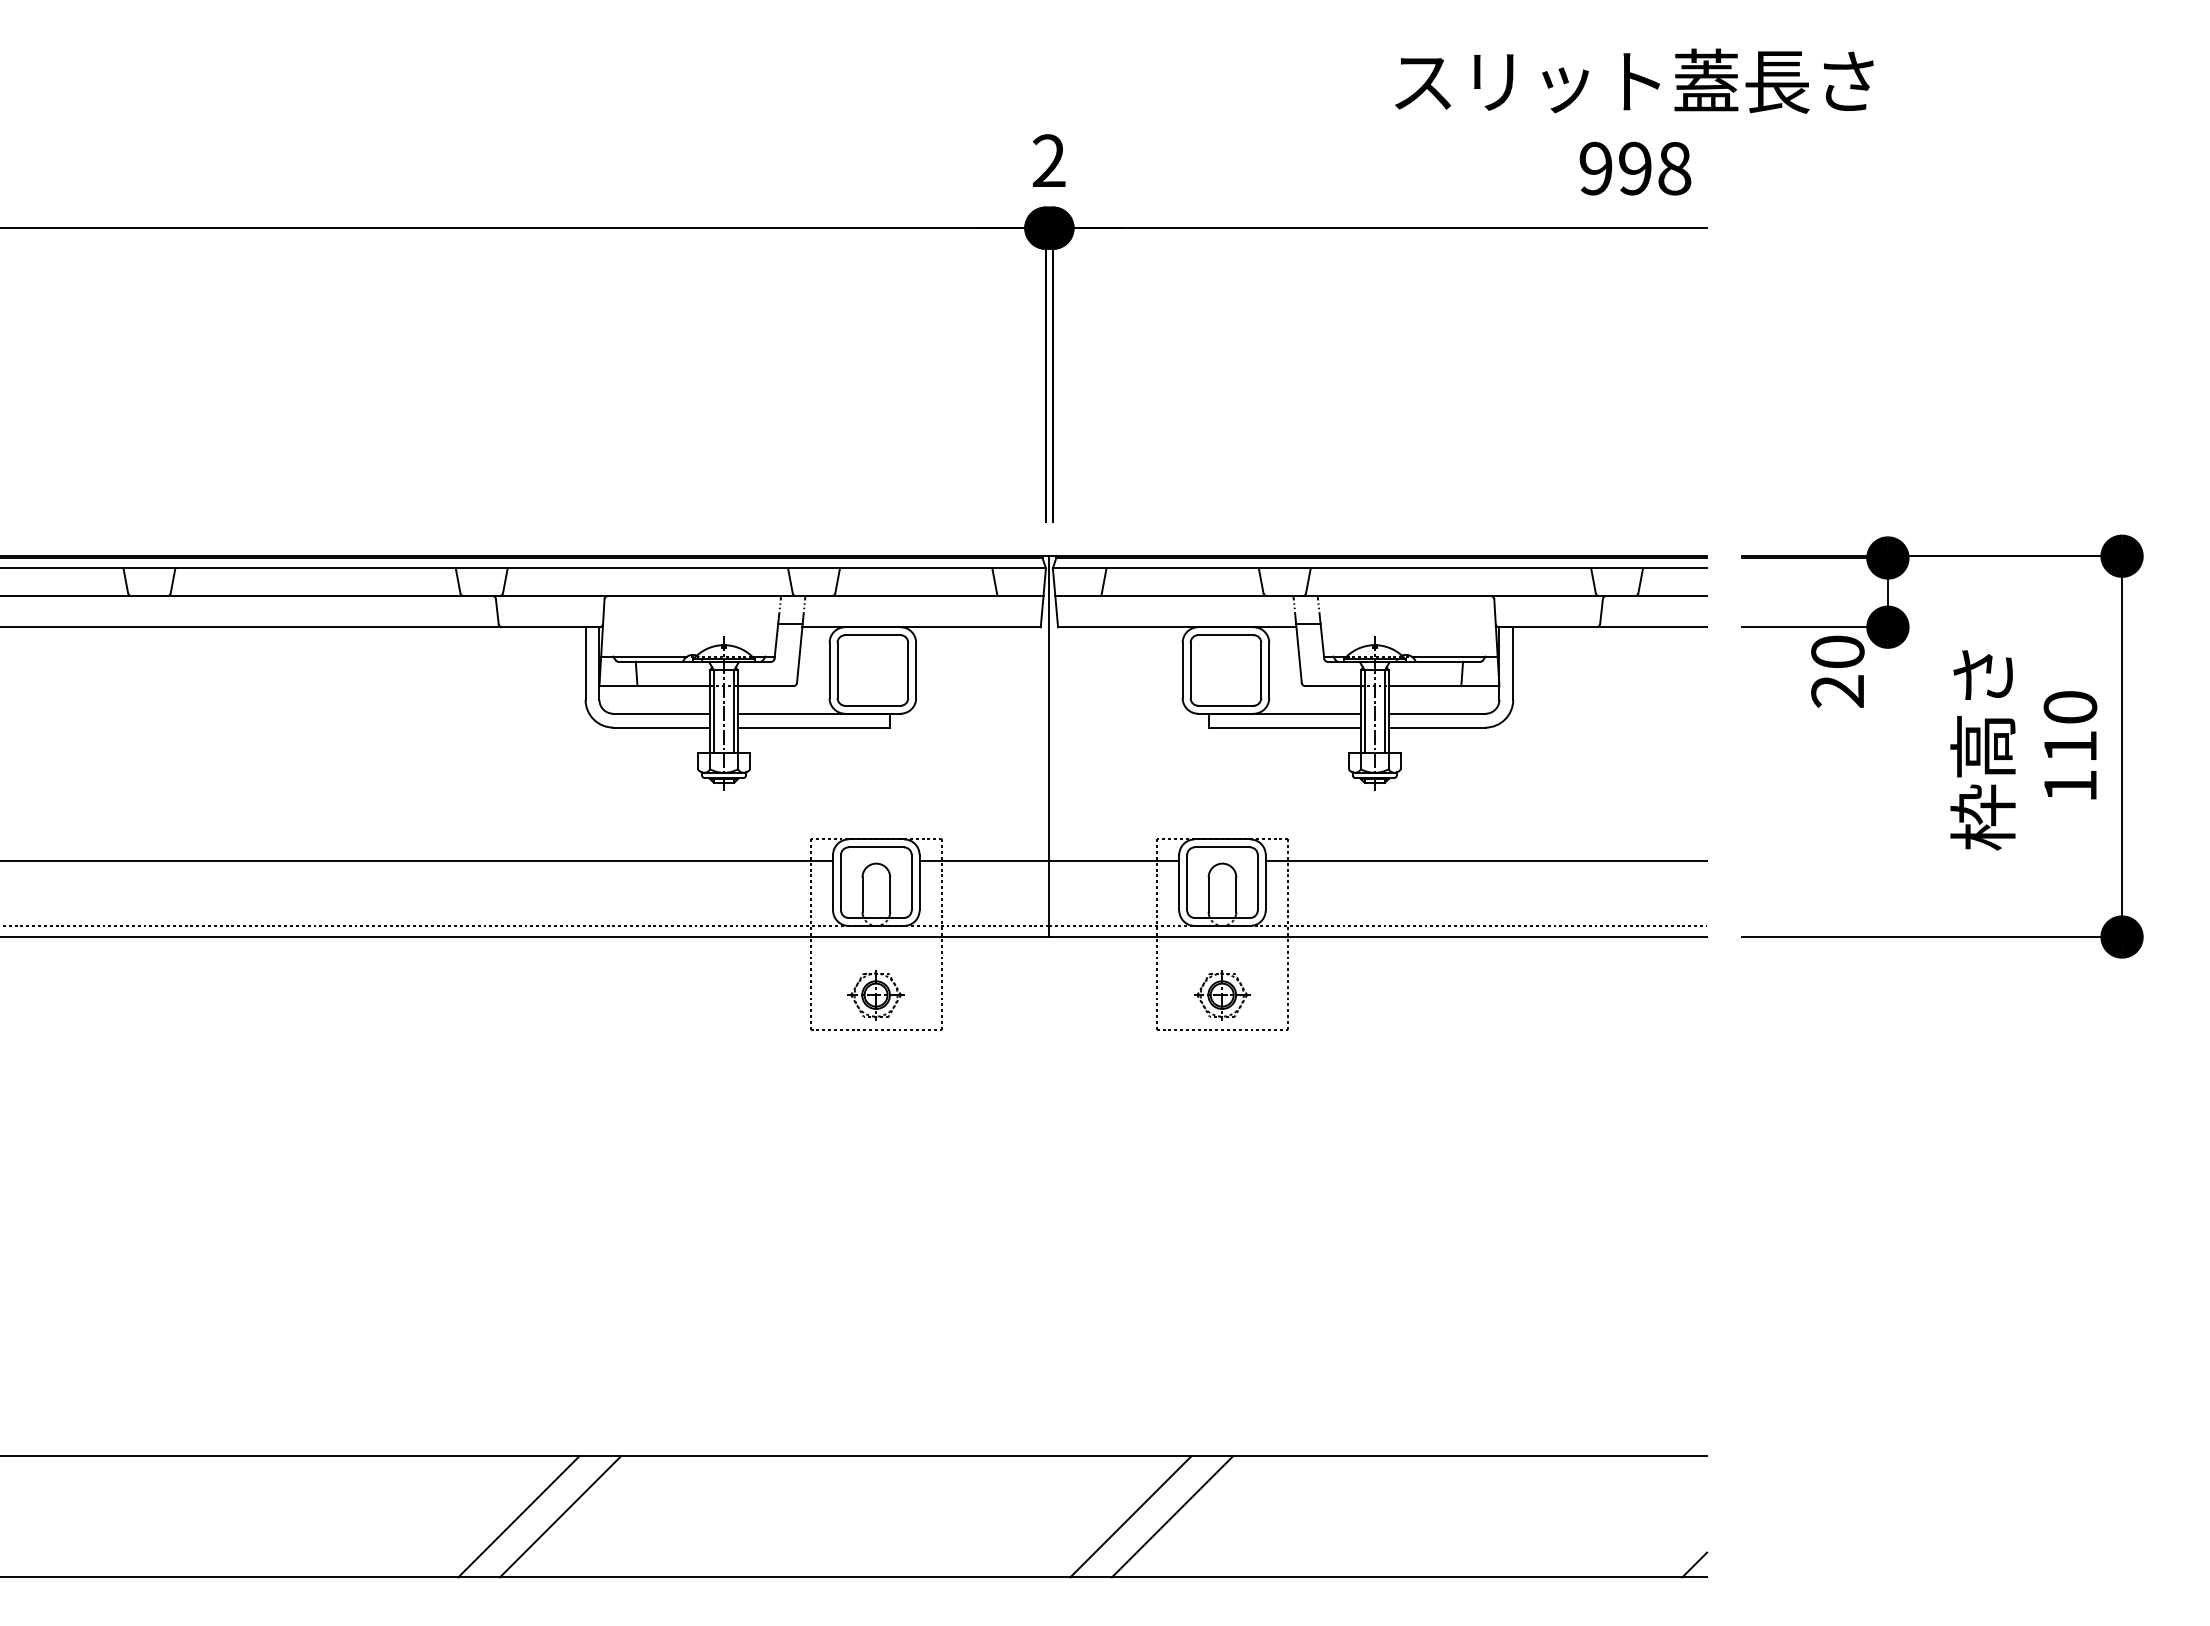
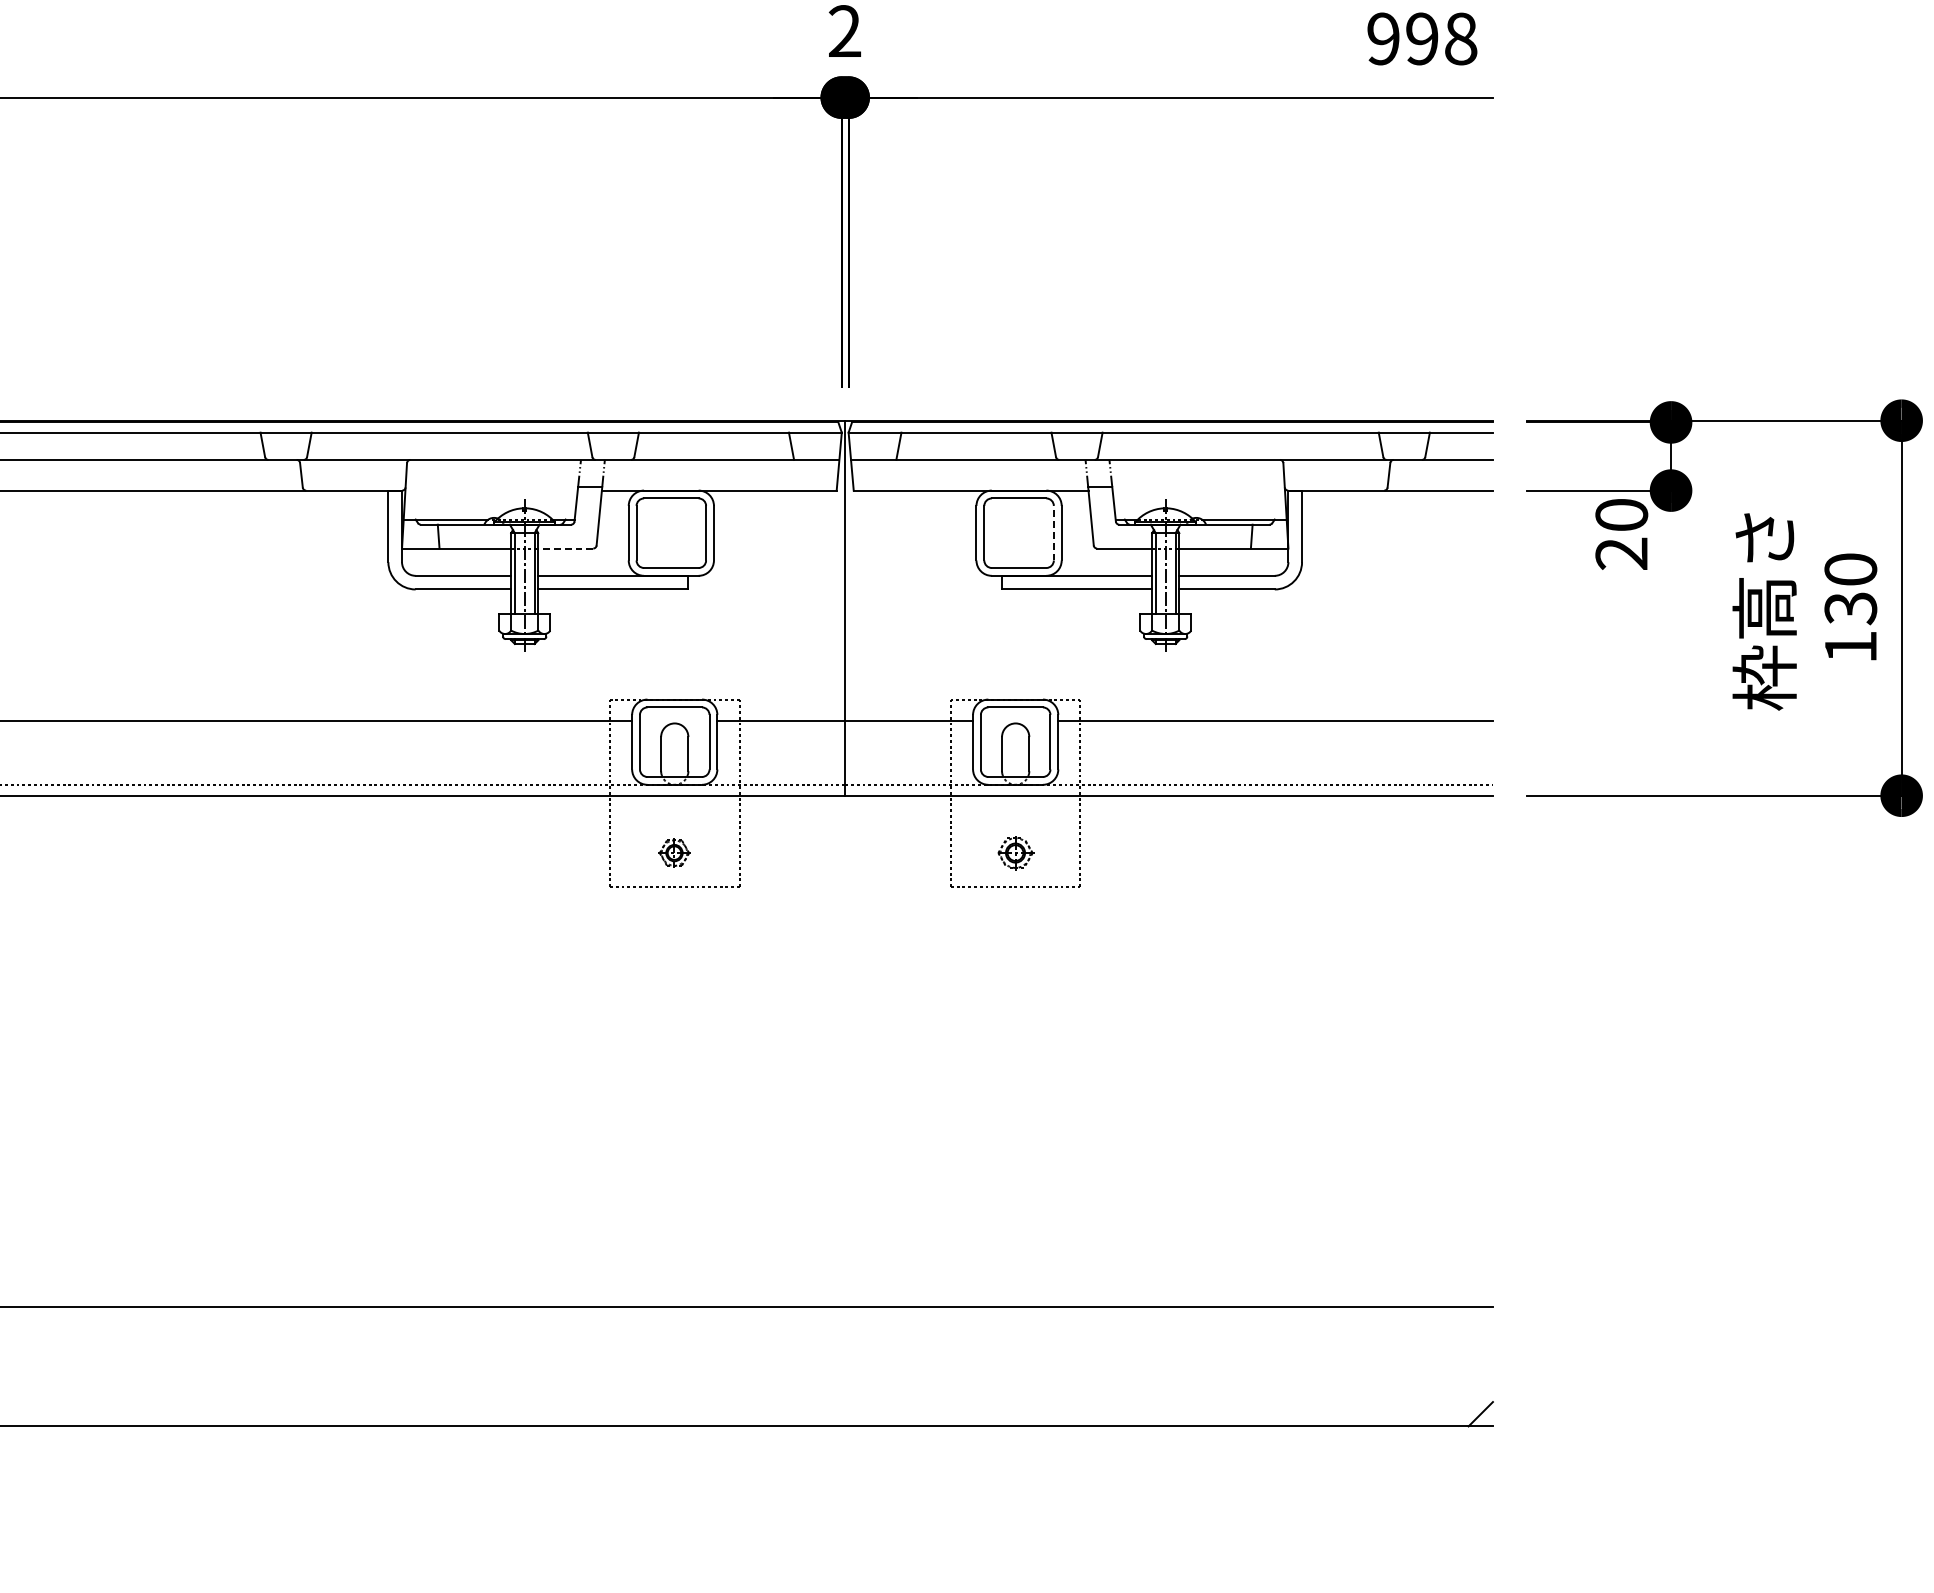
line: (1261, 670) -> (1054, 533), solid -> dashed
line: (765, 686) -> (565, 548), solid -> dashed
text: (2070, 747) -> (1850, 609), 110 -> 130
part: (875, 995) -> (673, 853), size x0.6
part: (1222, 995) -> (1015, 853), size x0.7
line: (518, 1516) -> (322, 1366), removed
line: (560, 1516) -> (363, 1366), removed
line: (1130, 1516) -> (925, 1366), removed
line: (1172, 1516) -> (966, 1366), removed

